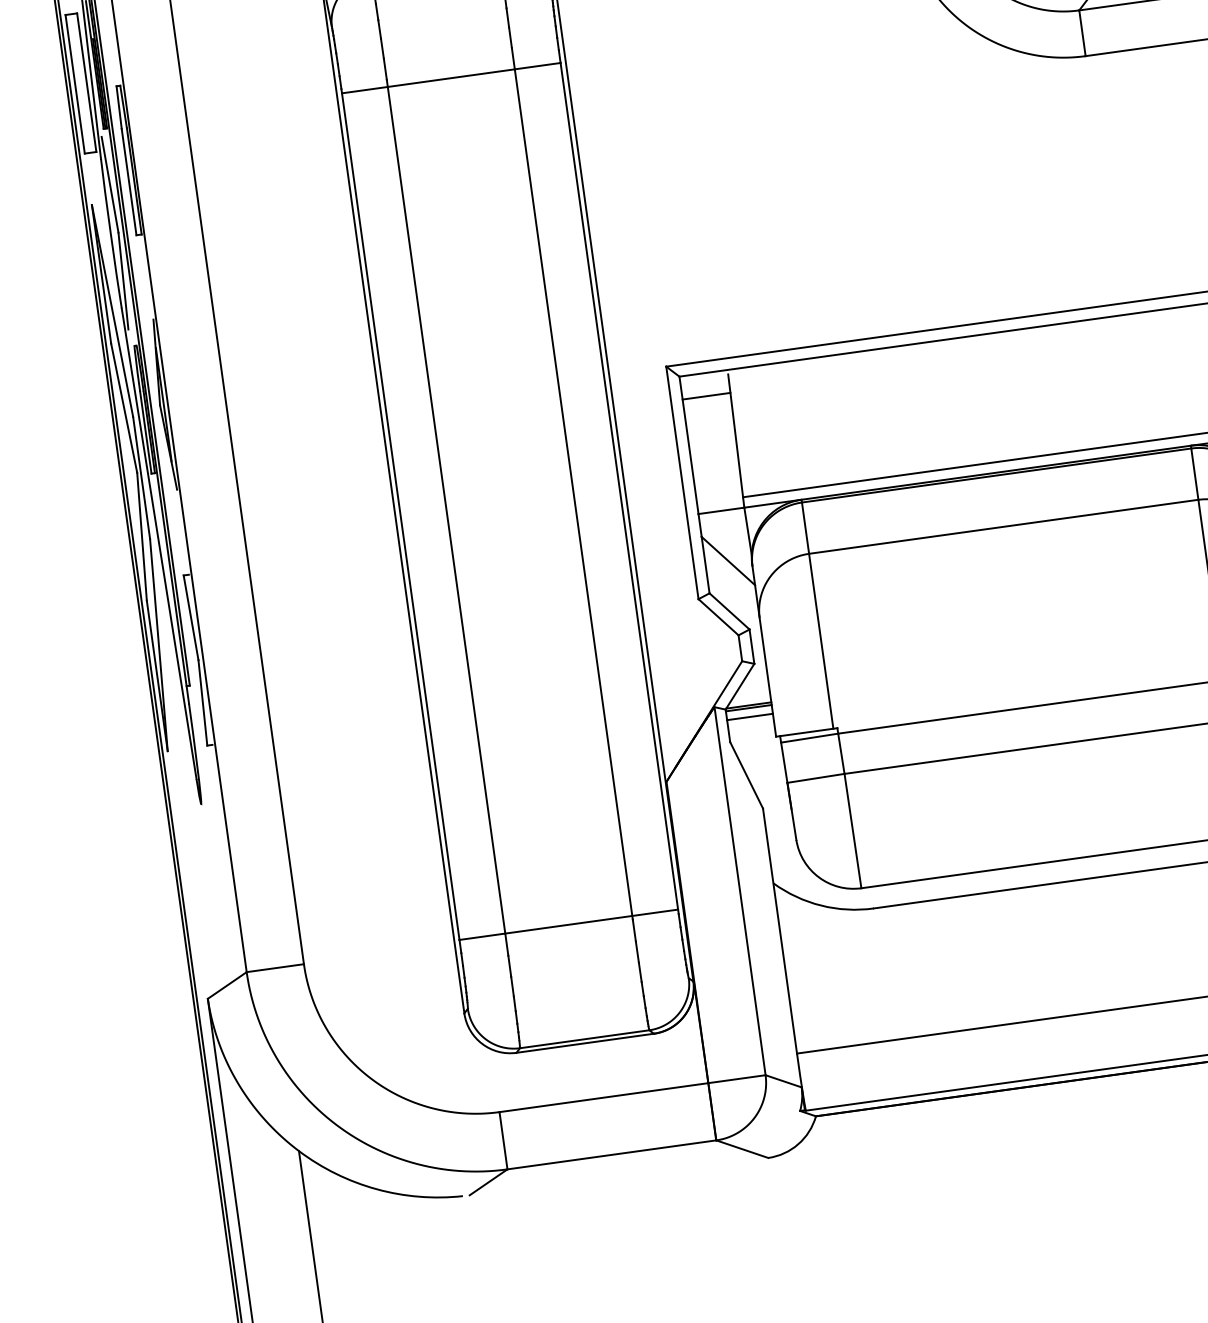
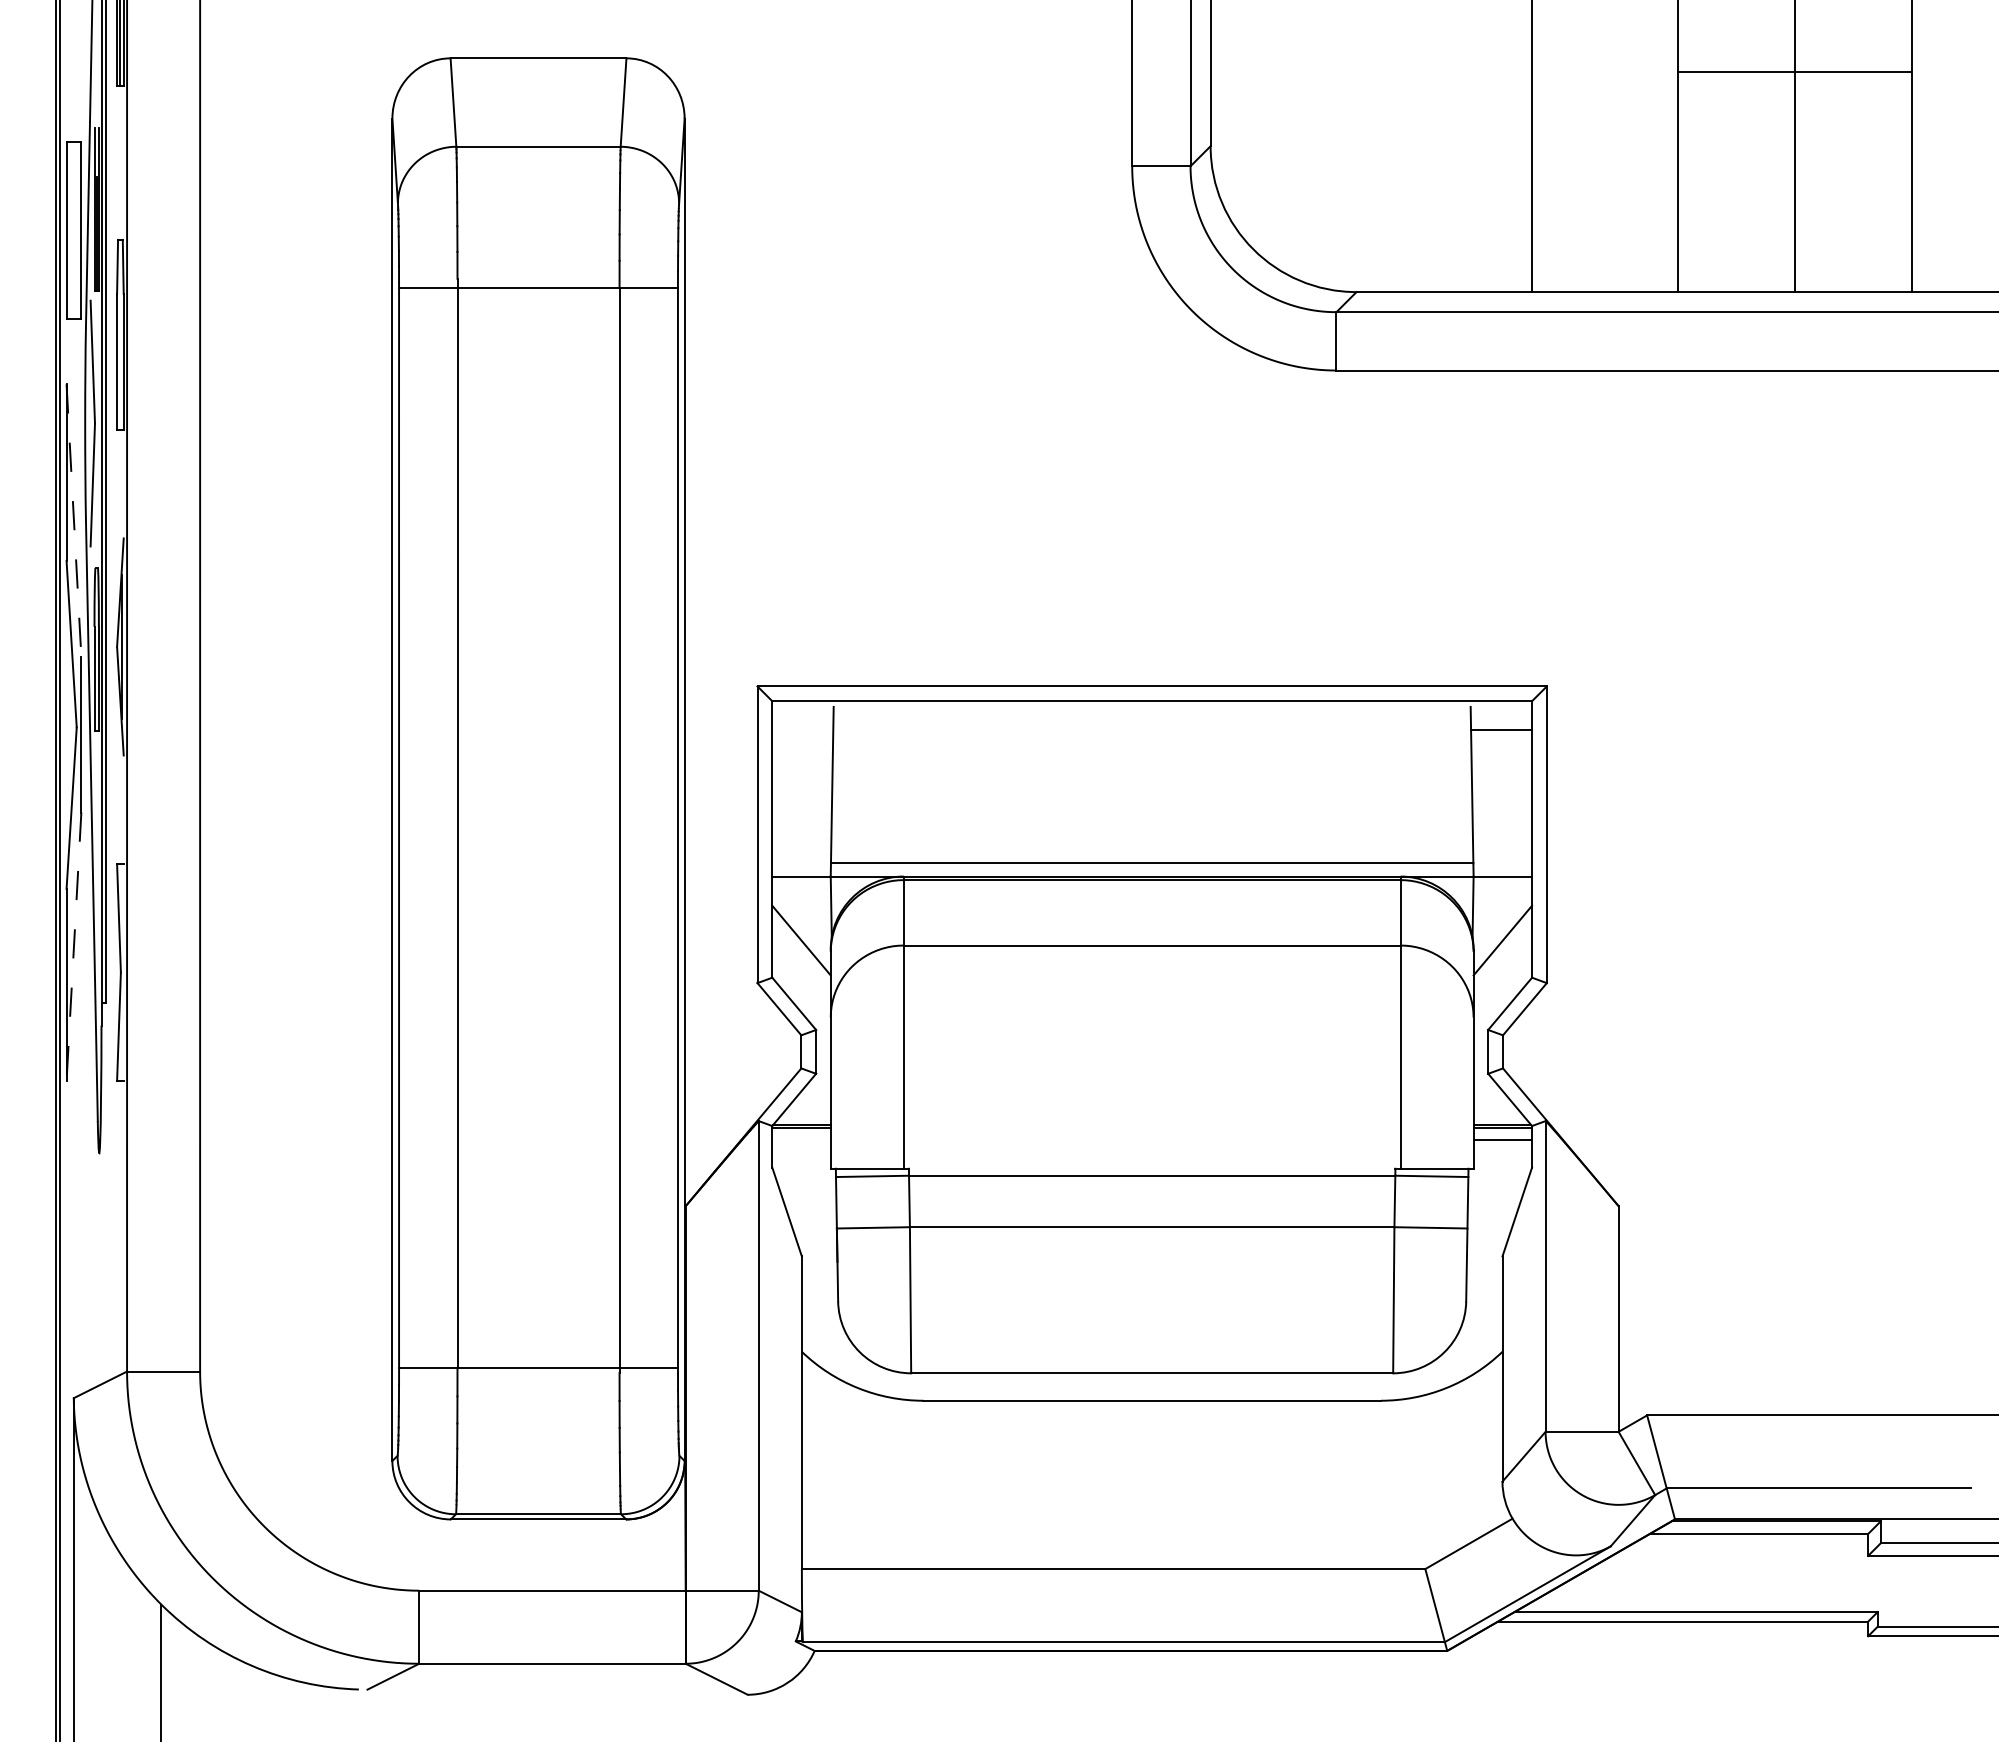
line: (112, 311) -> (73, 521), solid -> dashed
line: (706, 396) -> (802, 730), removed
line: (158, 644) -> (73, 946), solid -> dashed
line: (750, 716) -> (801, 1139), removed

